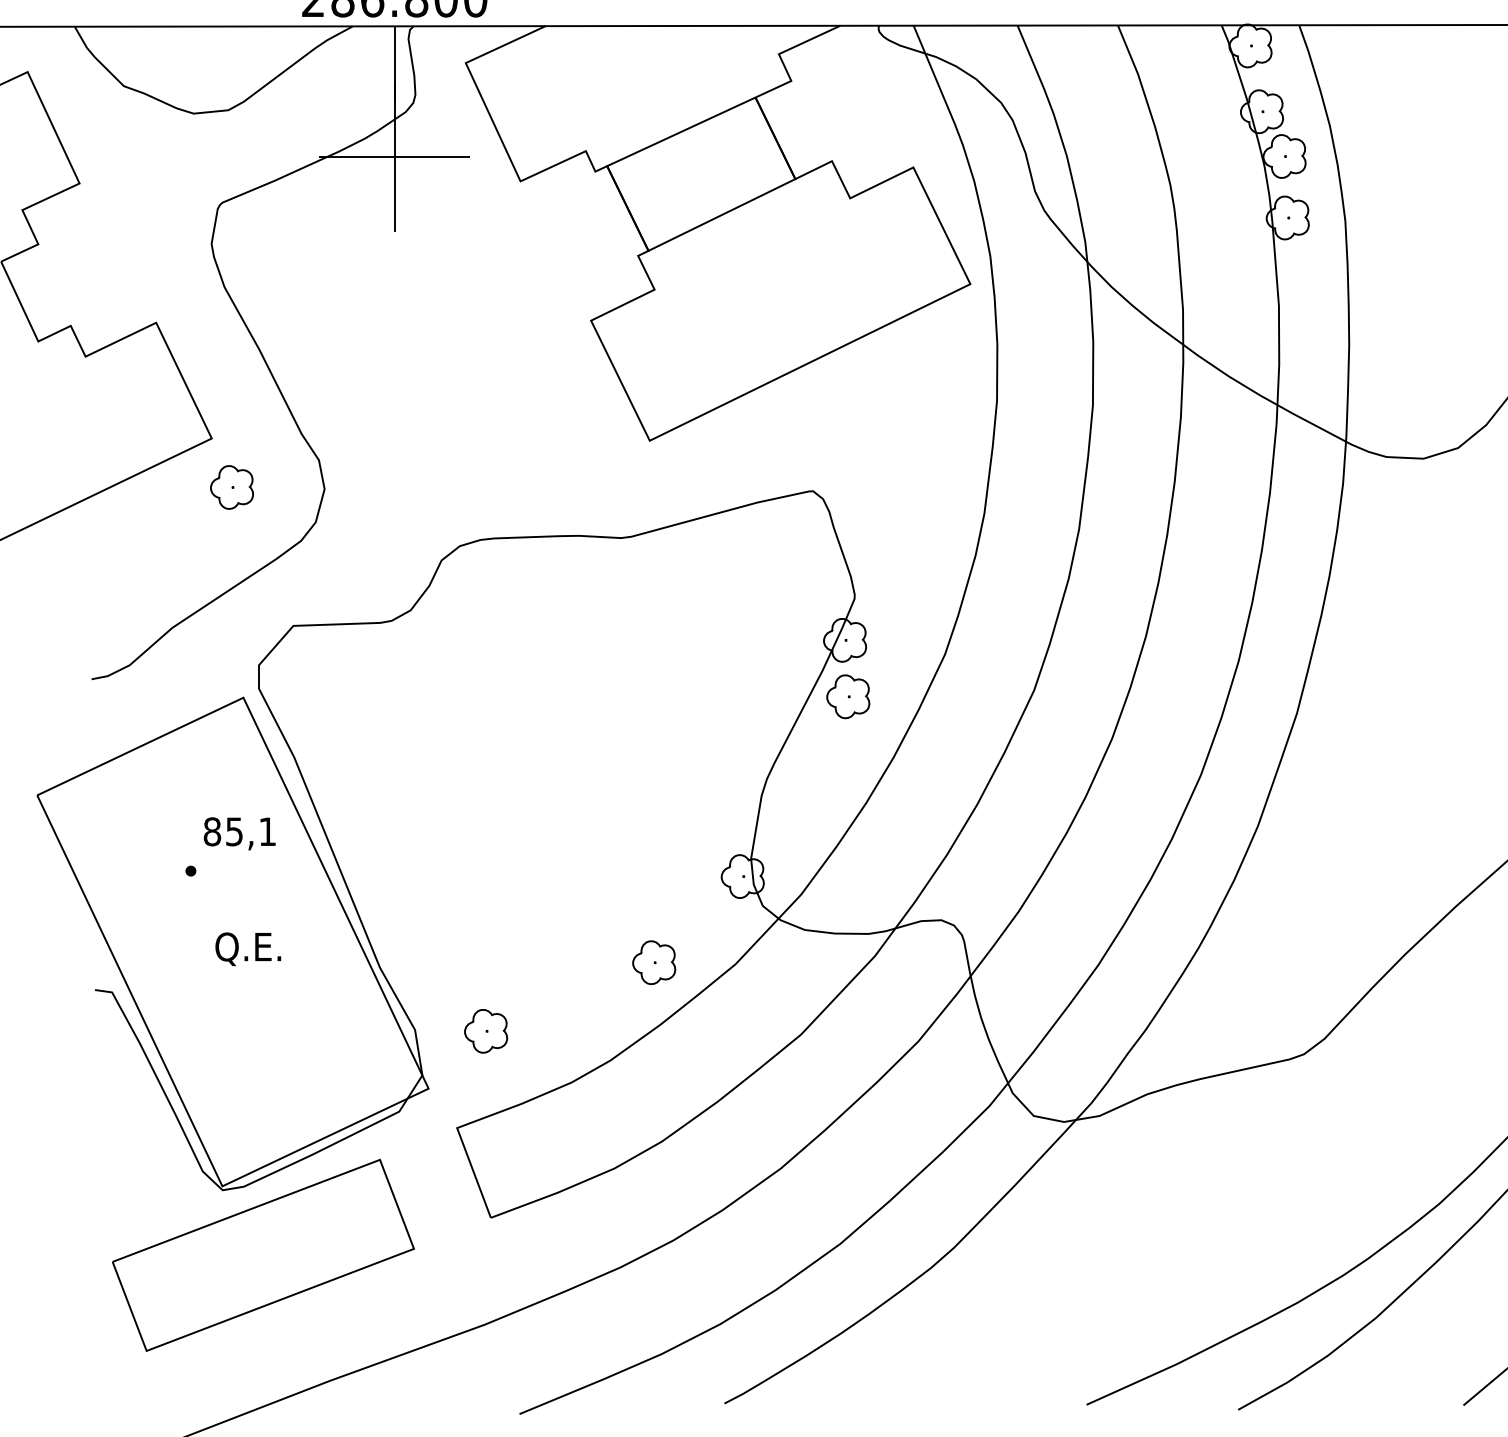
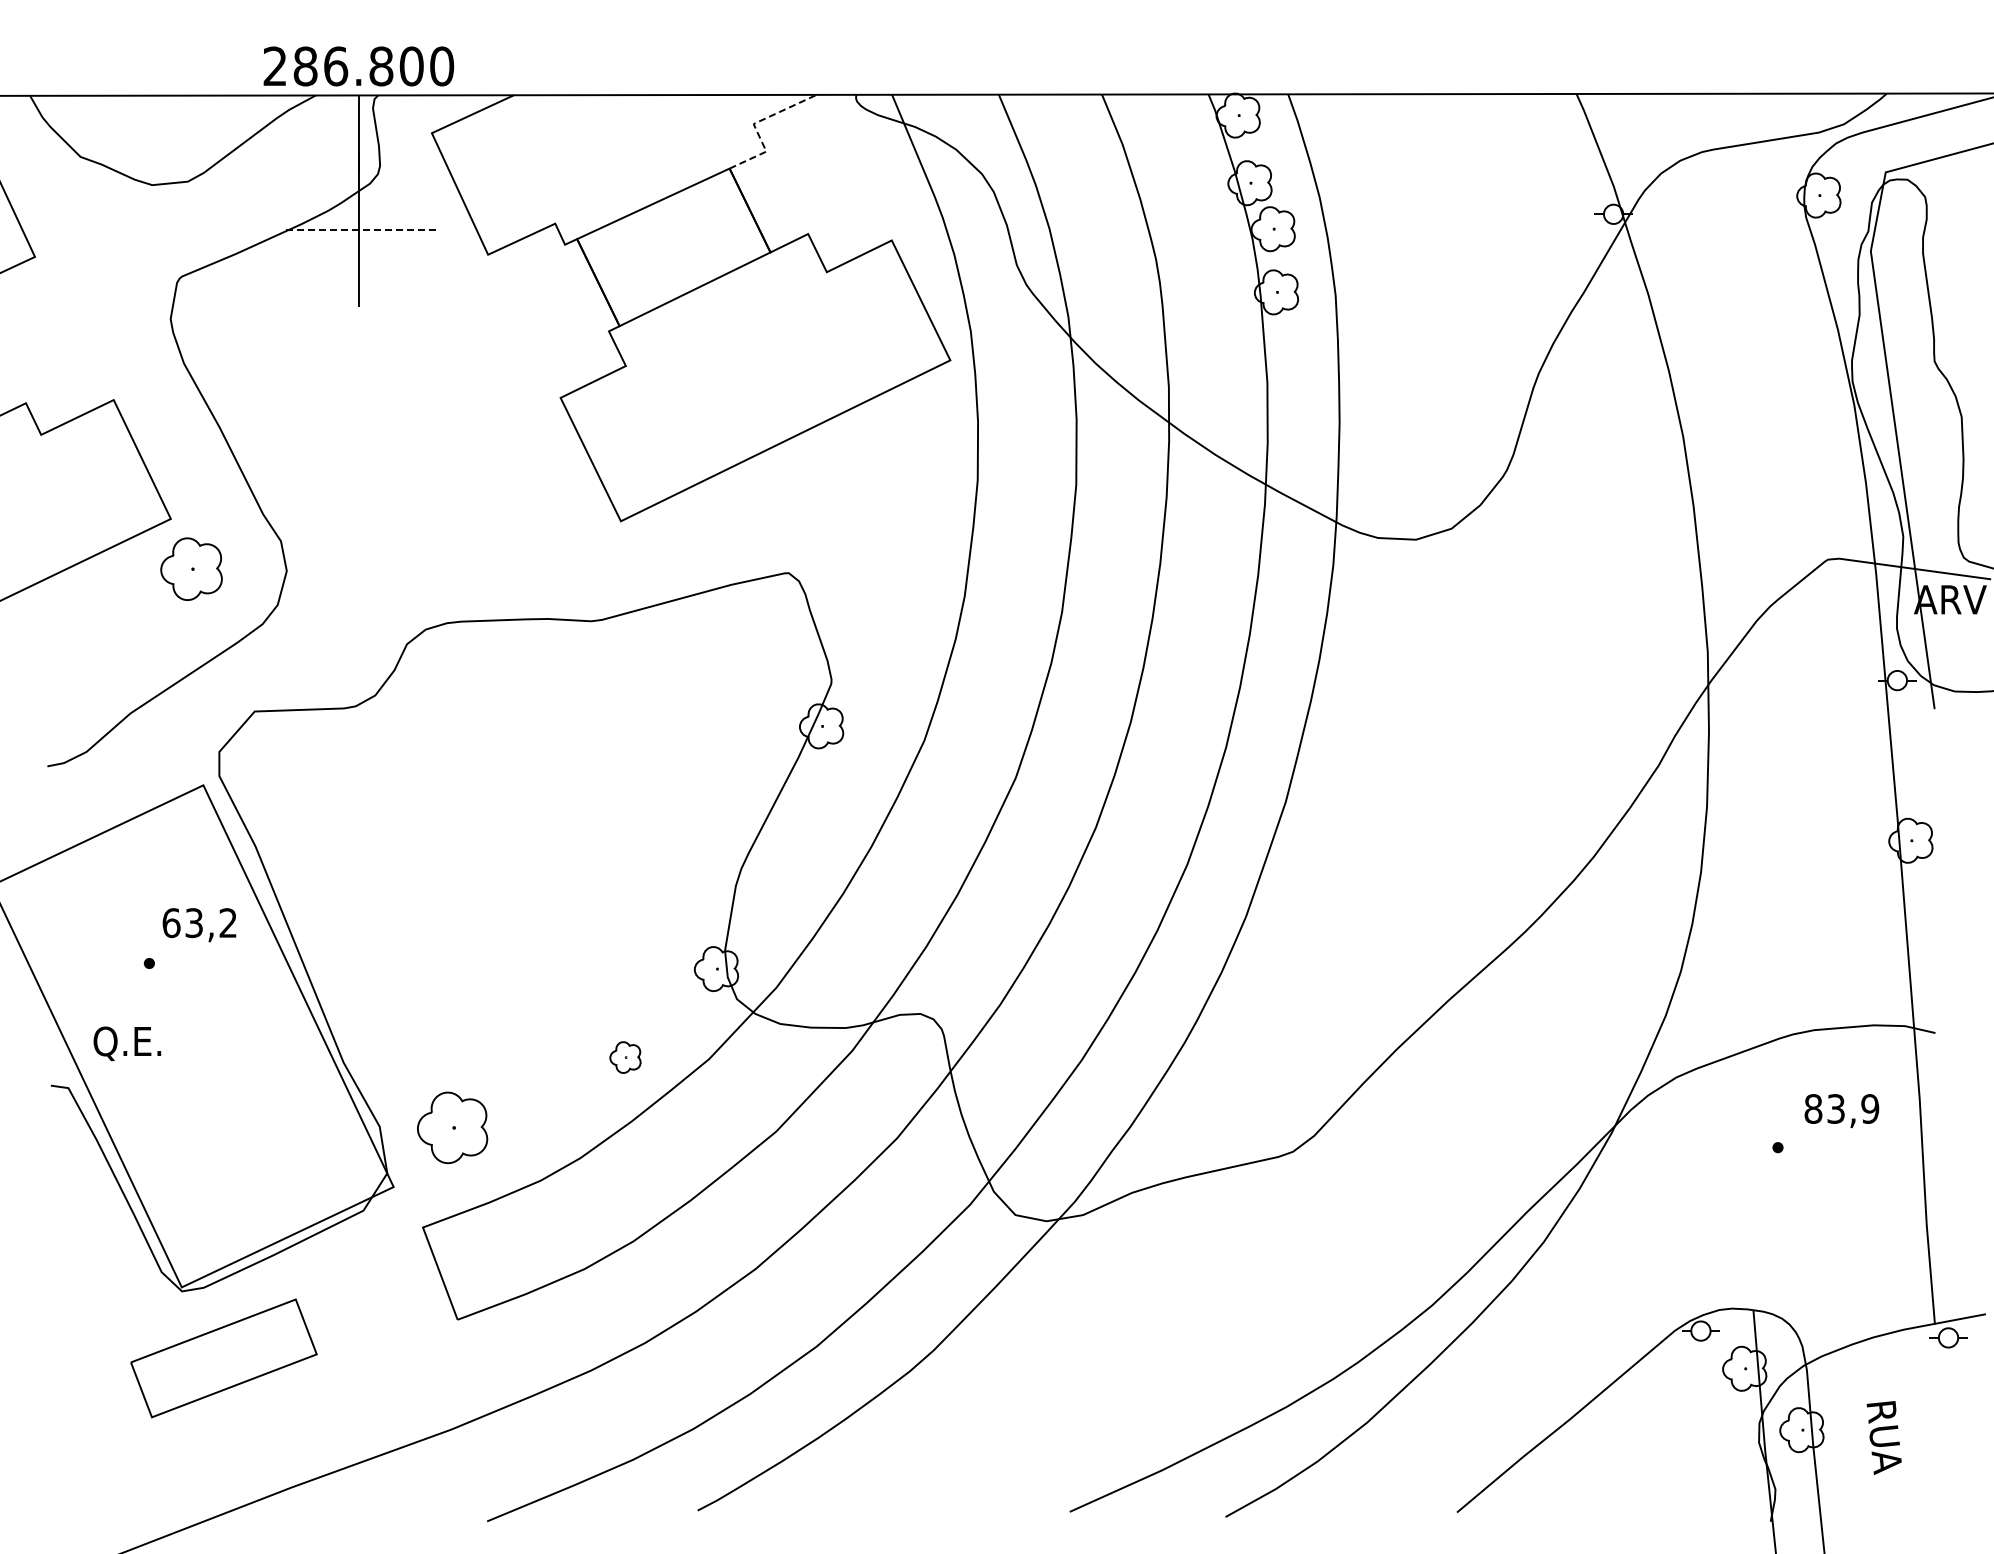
line: (779, 54) -> (754, 124), solid -> dashed
line: (394, 156) -> (358, 229), solid -> dashed
part: (231, 487) -> (191, 569), size x1.4
part: (847, 696) -> (824, 784), removed
text: (239, 831) -> (199, 922), 85,1 -> 63,2
text: (248, 948) -> (127, 1043), moved
part: (654, 962) -> (625, 1057), size x0.7
part: (485, 1031) -> (452, 1128), size x1.6
part: (263, 1255) -> (223, 1358), size x0.6

